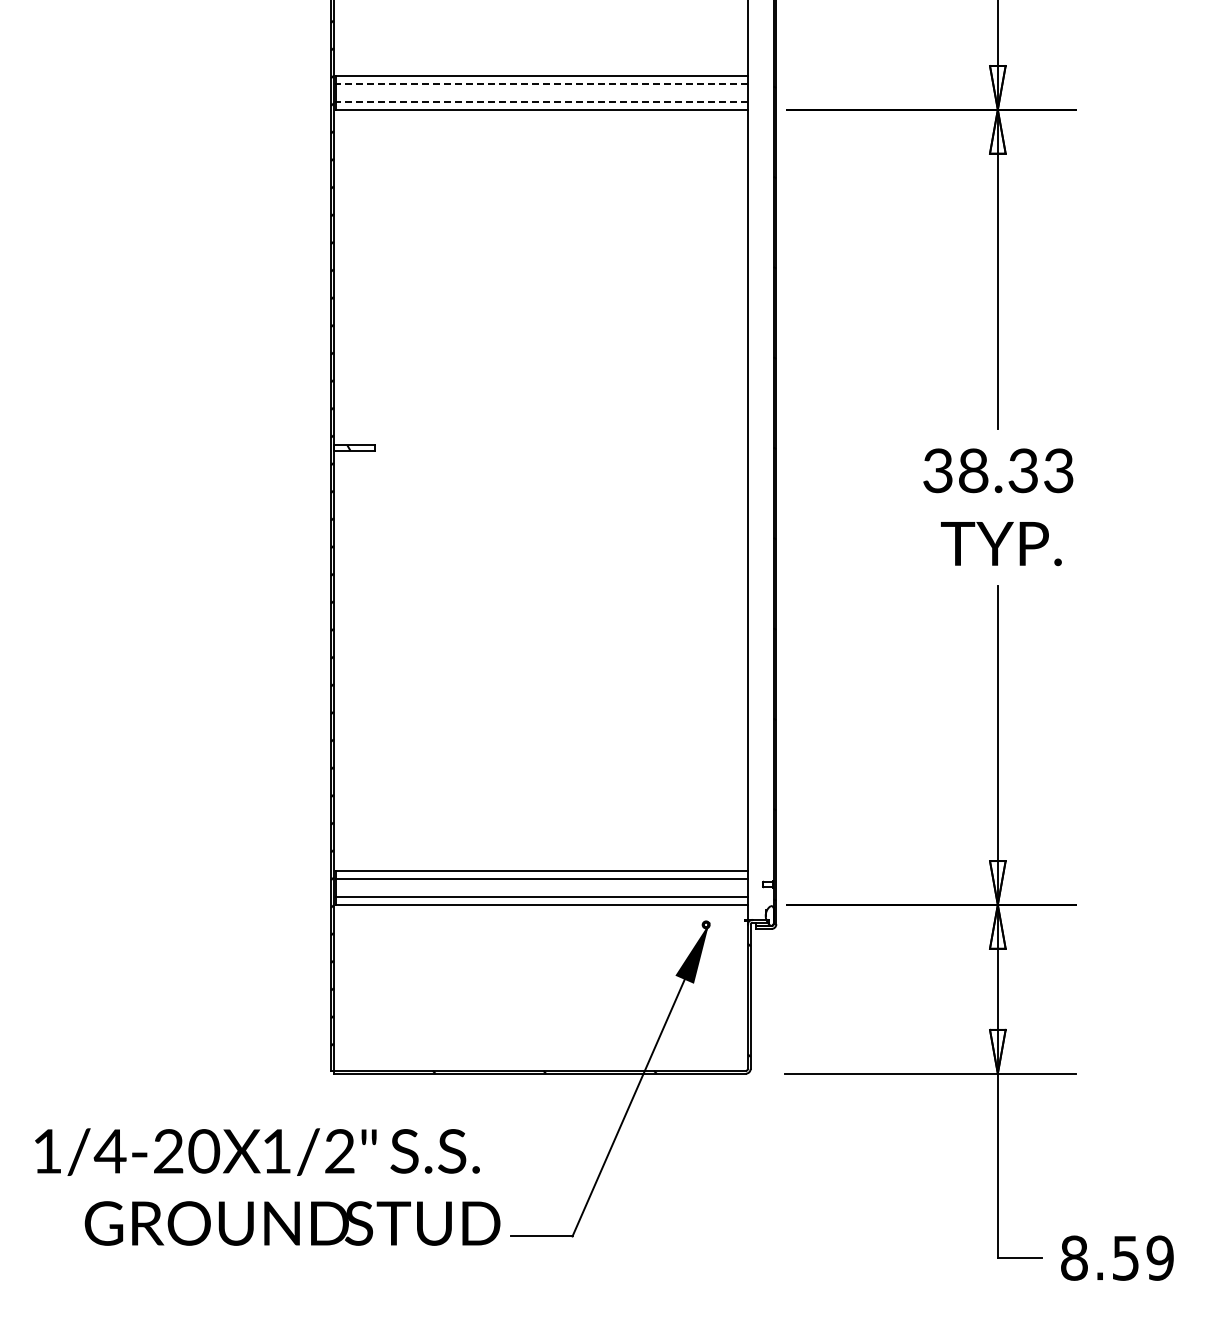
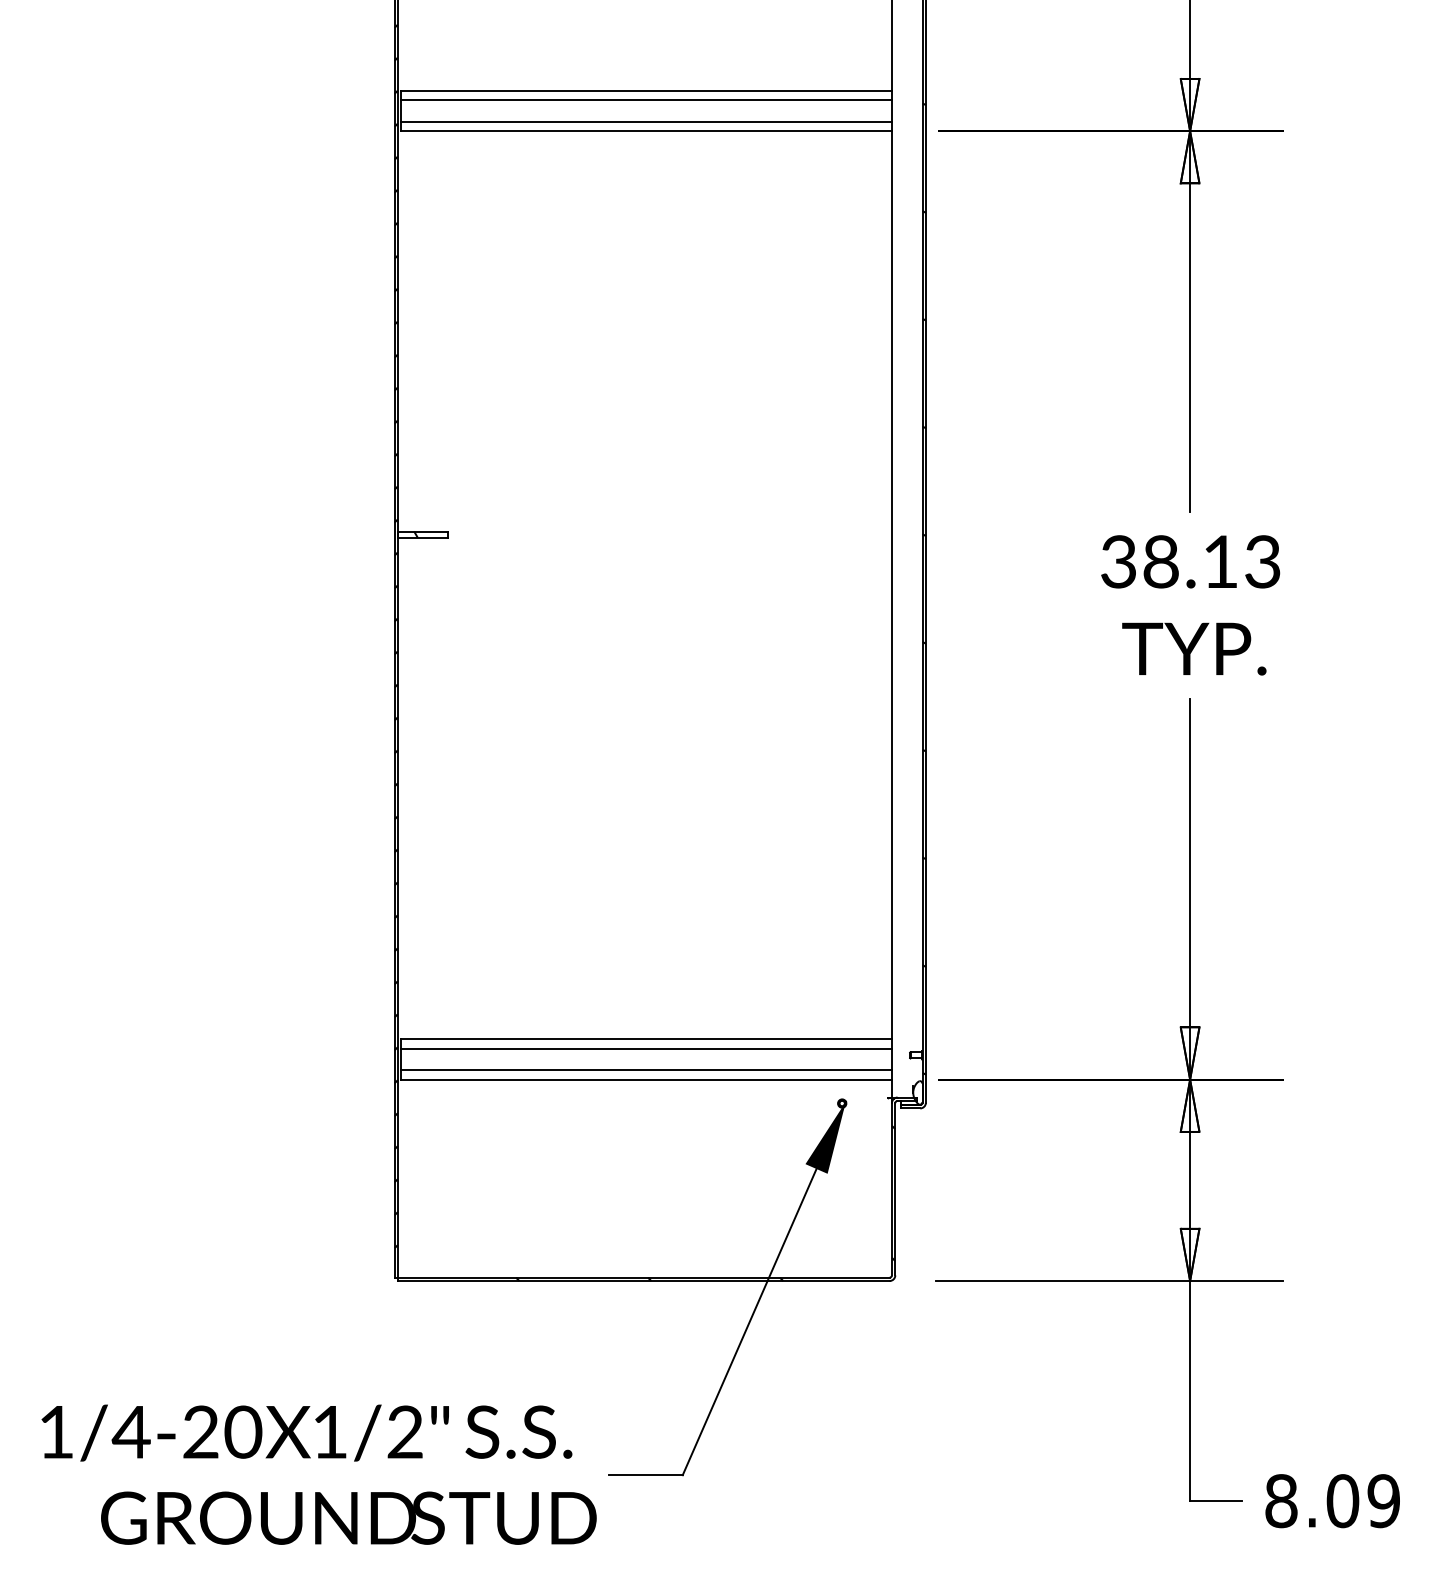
line: (541, 83) -> (645, 99), dashed -> solid
line: (541, 101) -> (645, 121), dashed -> solid
text: (1022, 470) -> (1219, 561), 38.33 -> 38.13
text: (267, 1186) -> (318, 1474), moved
text: (1125, 1257) -> (1342, 1500), 8.59 -> 8.09

